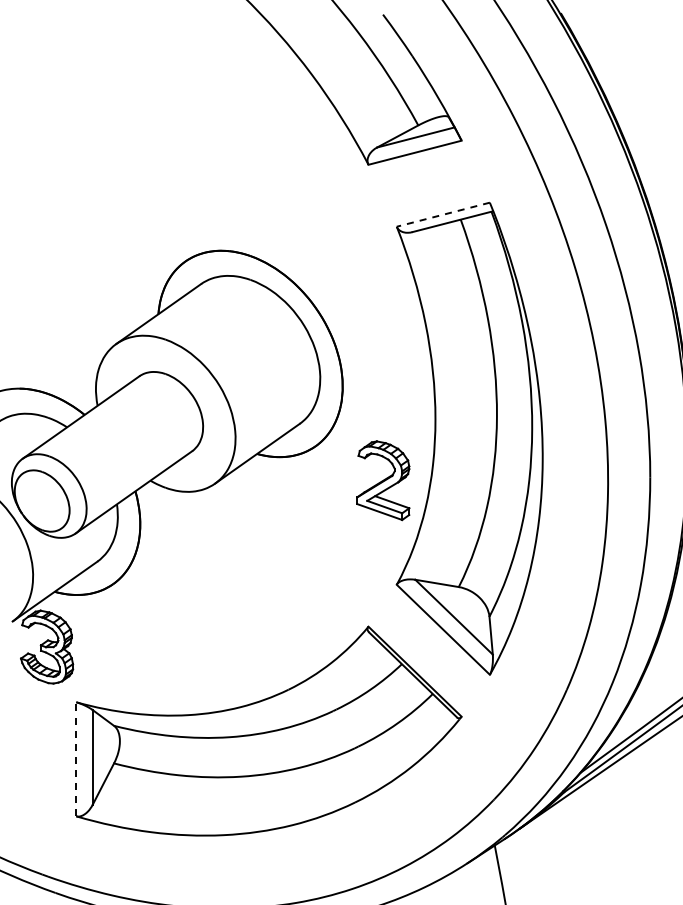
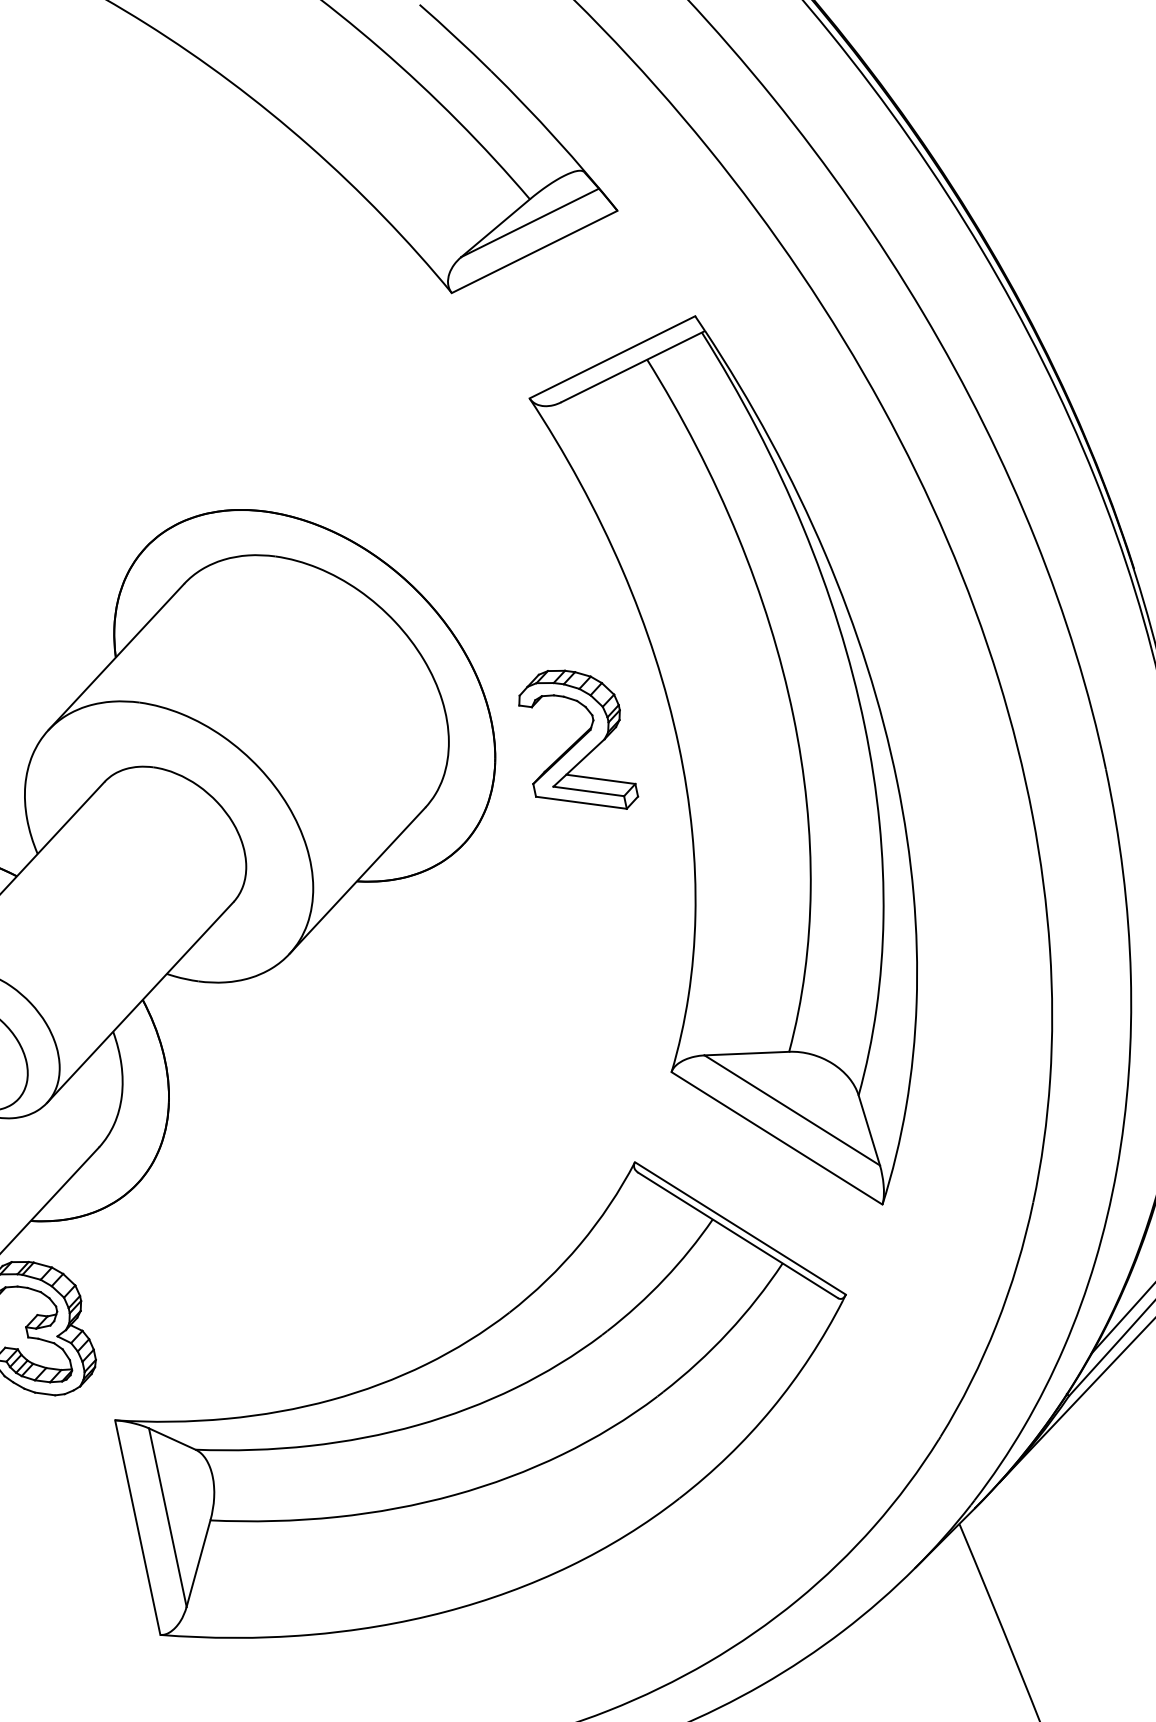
line: (442, 214) -> (610, 357), dashed -> solid
part: (383, 480) -> (575, 741), moved
line: (76, 758) -> (137, 1526), dashed -> solid

